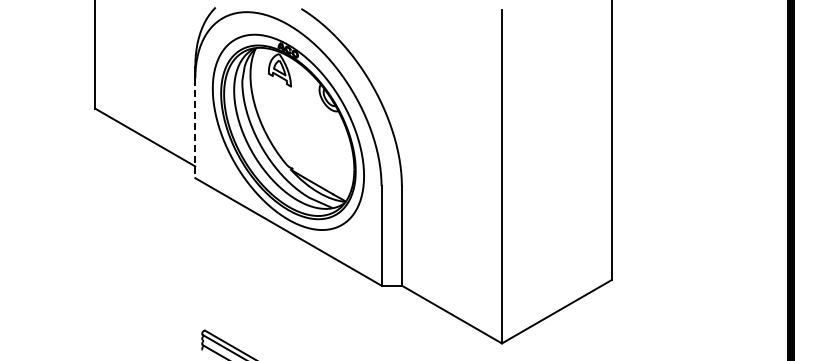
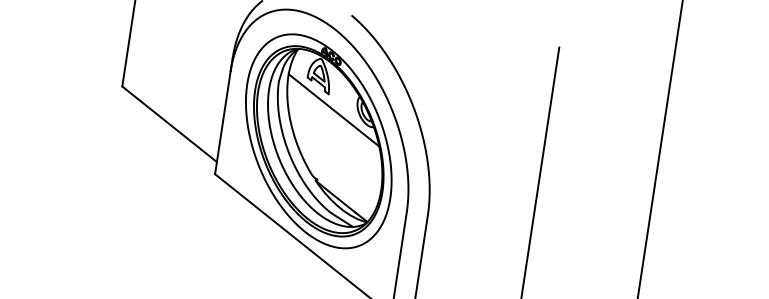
line: (298, 100) -> (334, 109), added
line: (195, 128) -> (223, 122), dashed -> solid

